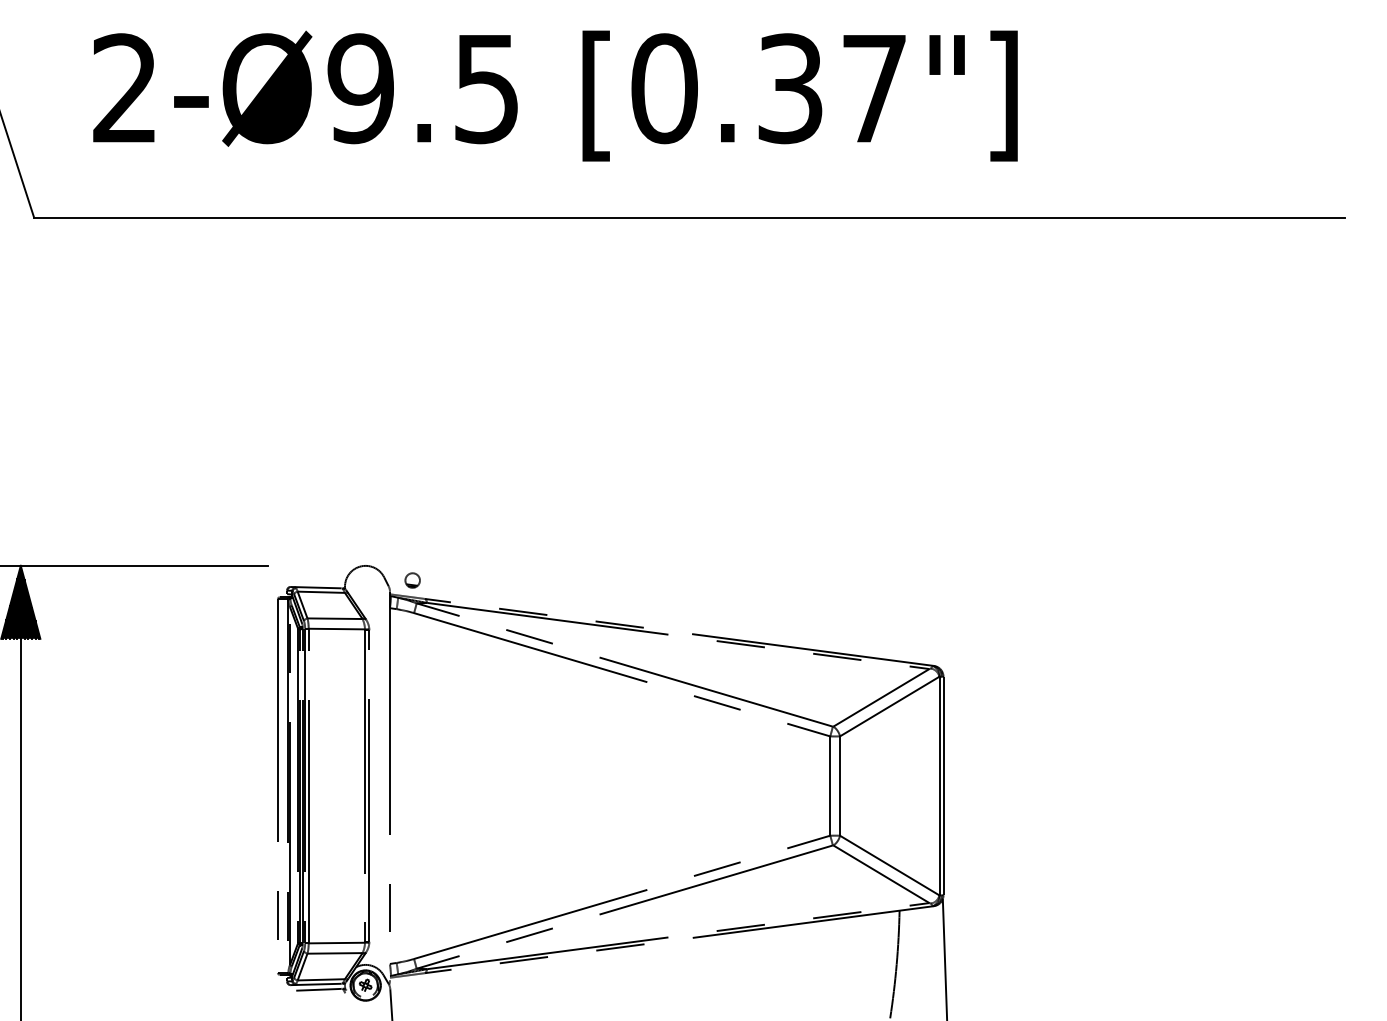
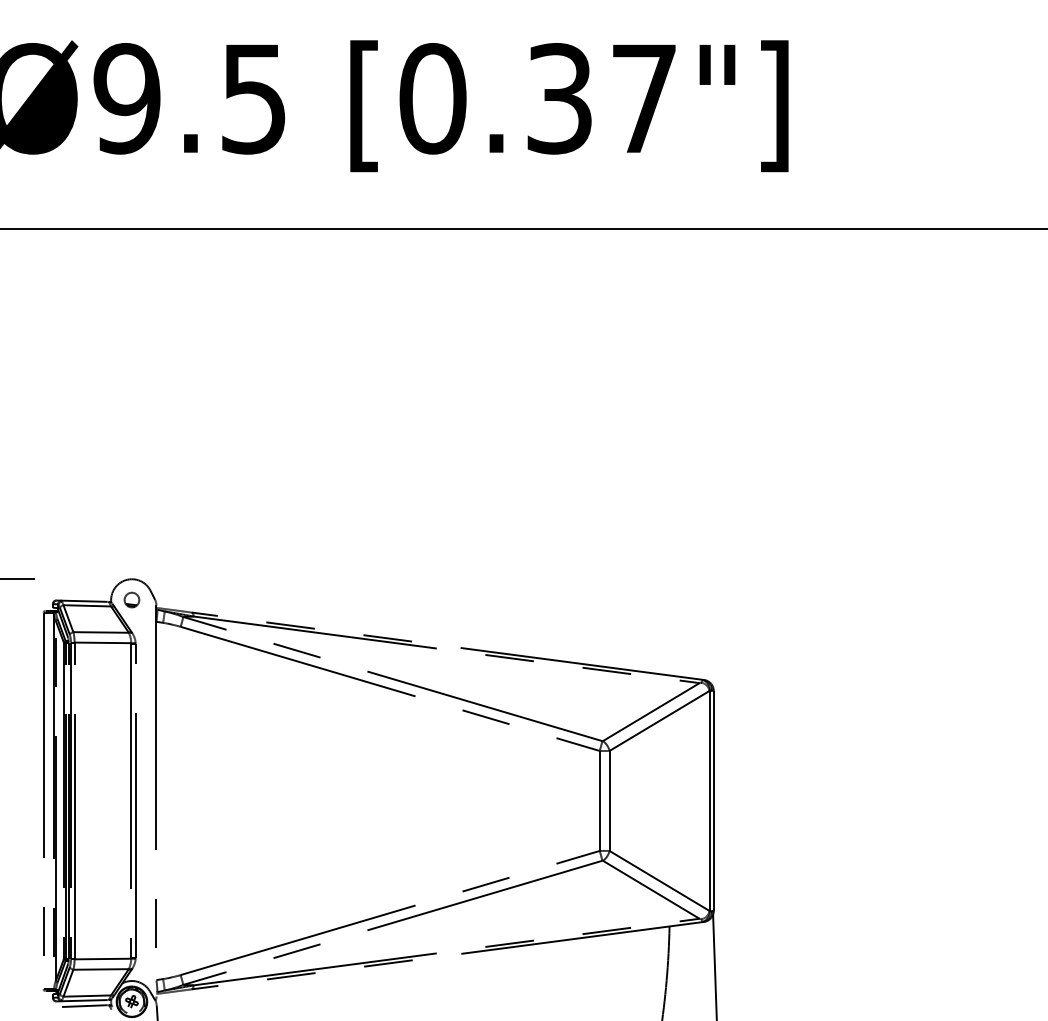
part: (412, 580) -> (131, 600), moved

